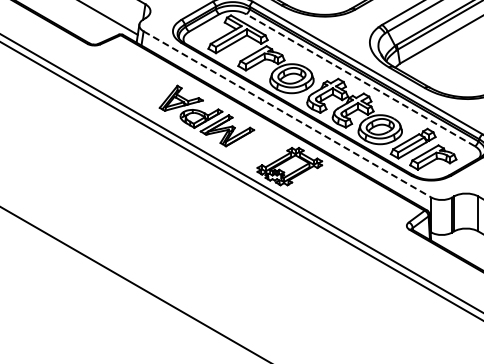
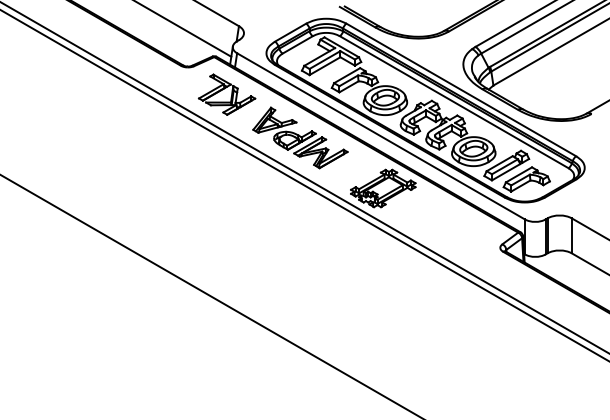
part: (133, 72) -> (226, 94), added
line: (360, 79) -> (453, 101), dashed -> solid
line: (288, 114) -> (381, 136), dashed -> solid

